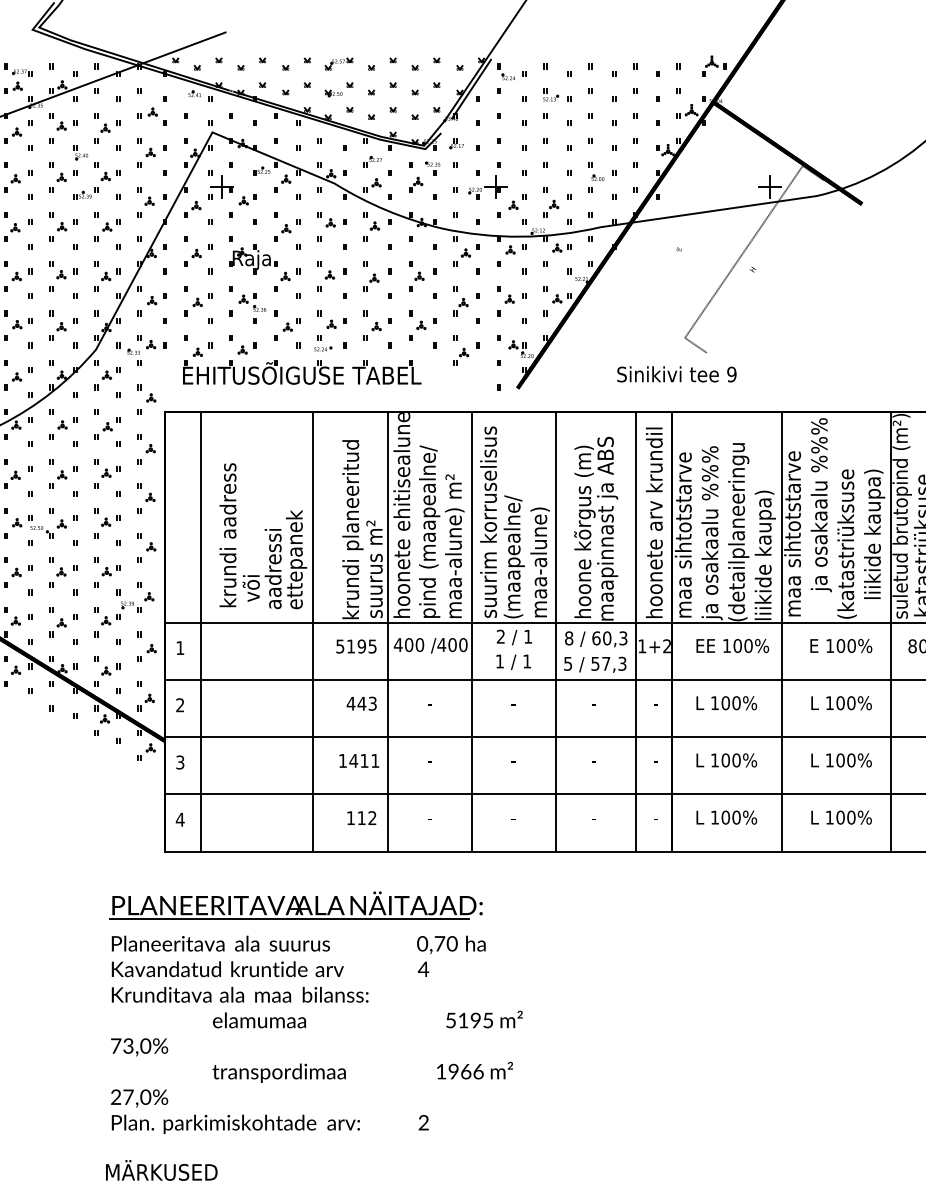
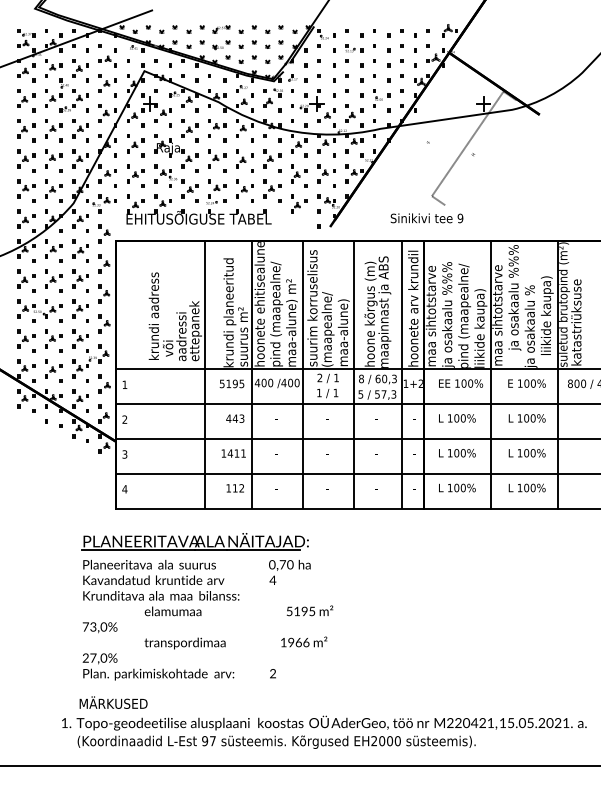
text: (738, 530) -> (464, 313), (detailplaneeringu -> pind (maapealne/
text: (846, 543) -> (530, 321), (katastriüksuse -> ja osakaalu %%%
line: (200, 631) -> (137, 374), removed

